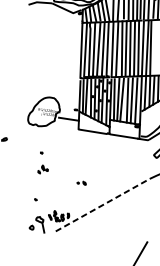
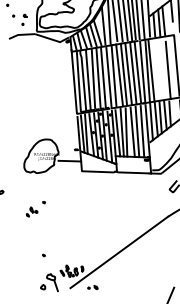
part: (43, 169) -> (32, 211), moved
part: (81, 182) -> (92, 287), moved
line: (102, 205) -> (119, 252), dashed -> solid

